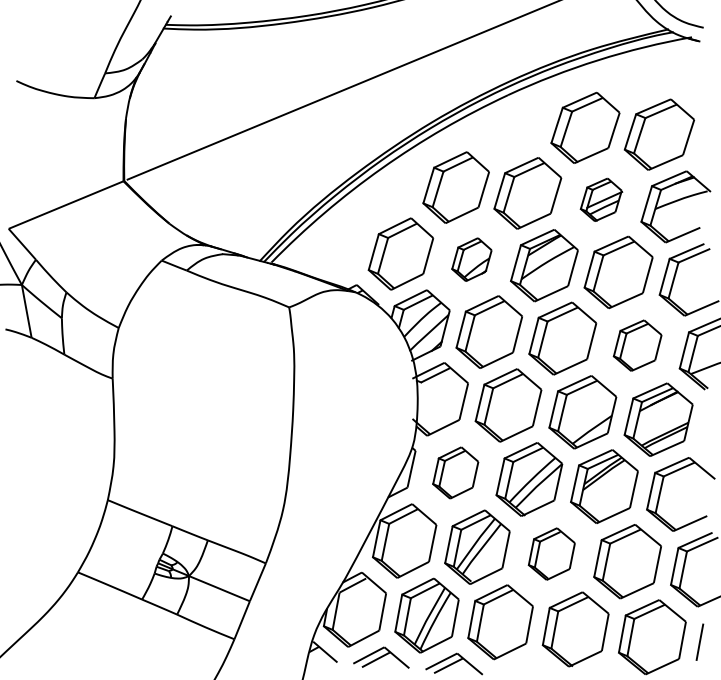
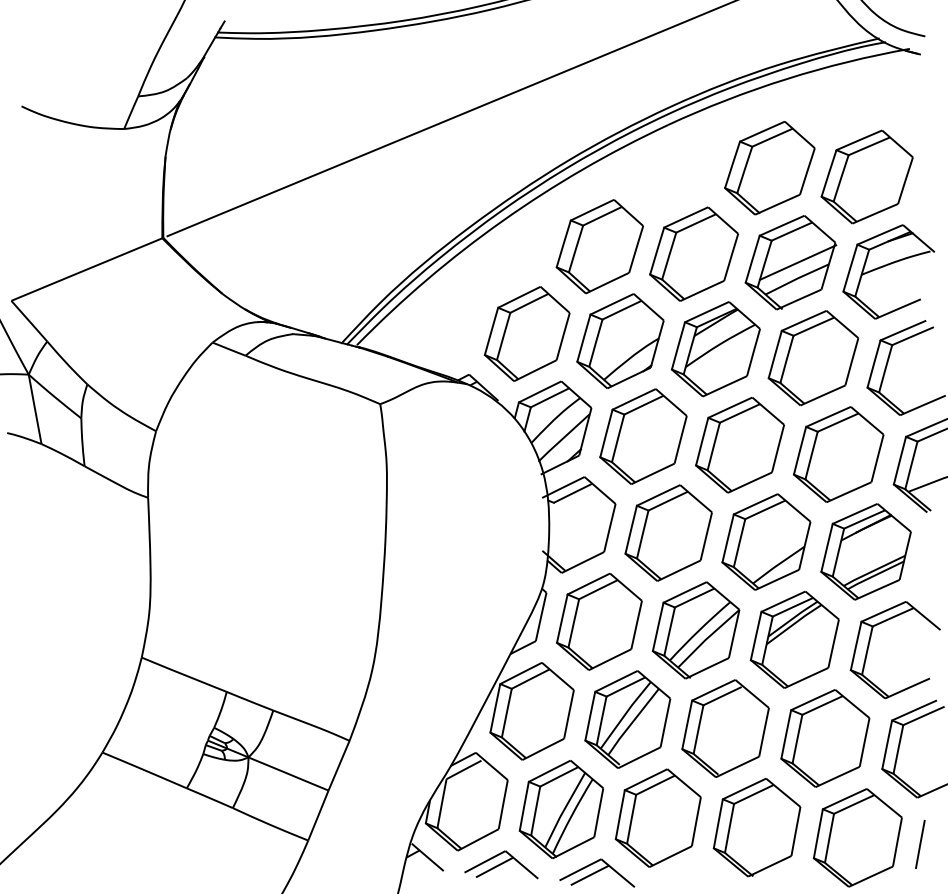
part: (601, 199) -> (790, 262), size x1.67
part: (471, 259) -> (619, 341), size x1.67
part: (637, 345) -> (838, 454), size x1.43
part: (455, 472) -> (598, 621), size x1.43
part: (551, 553) -> (725, 727), size x1.43

